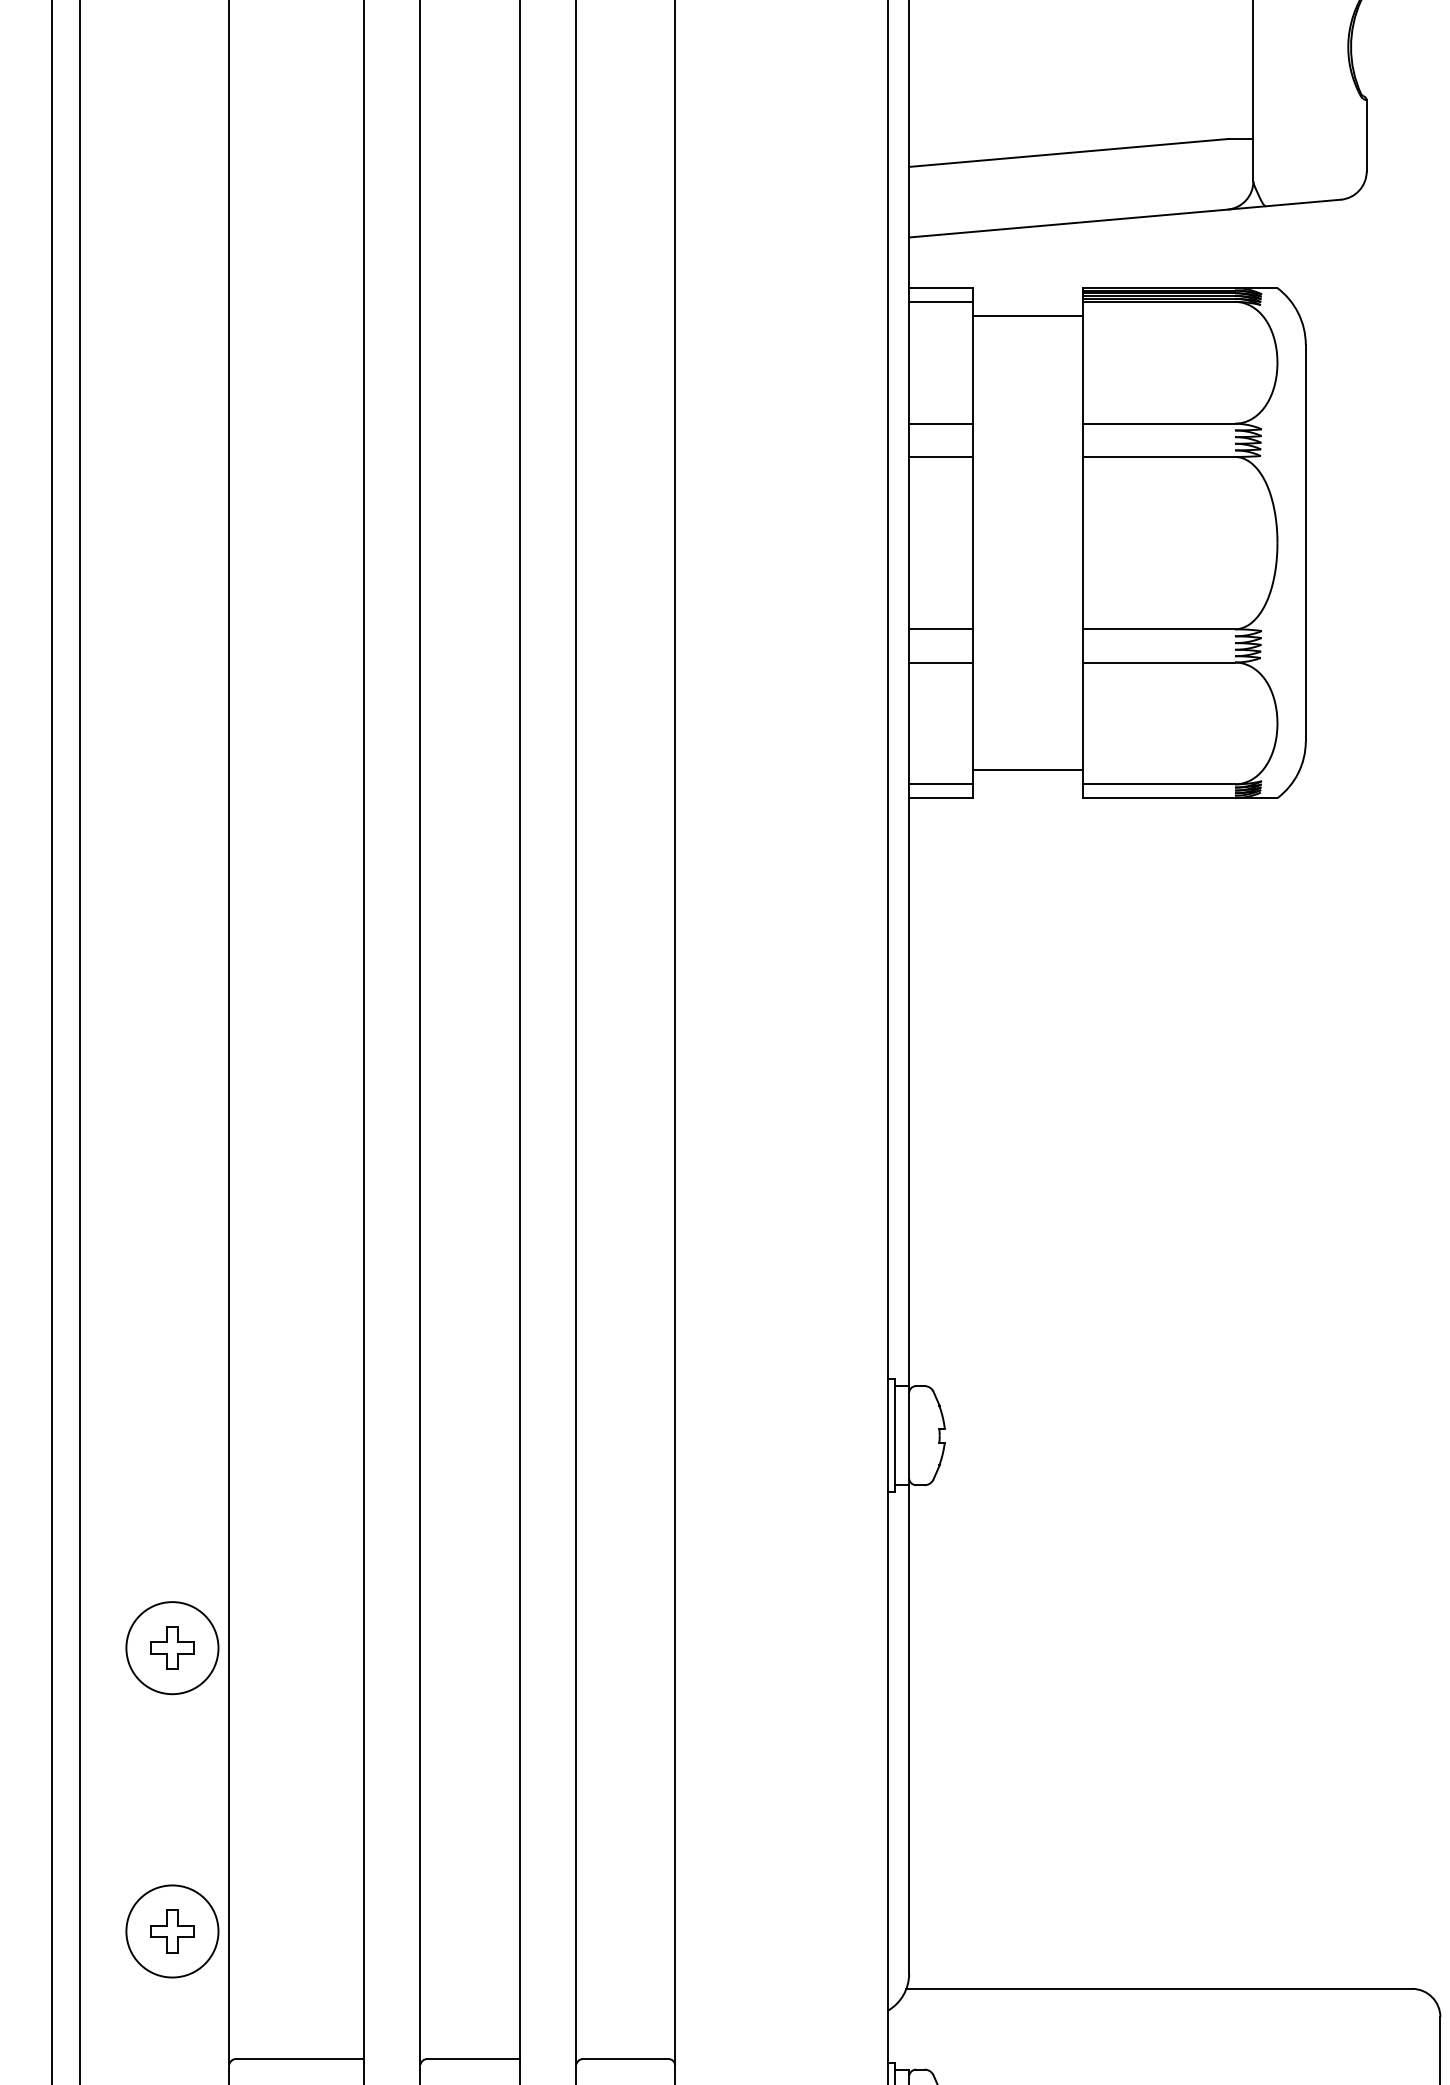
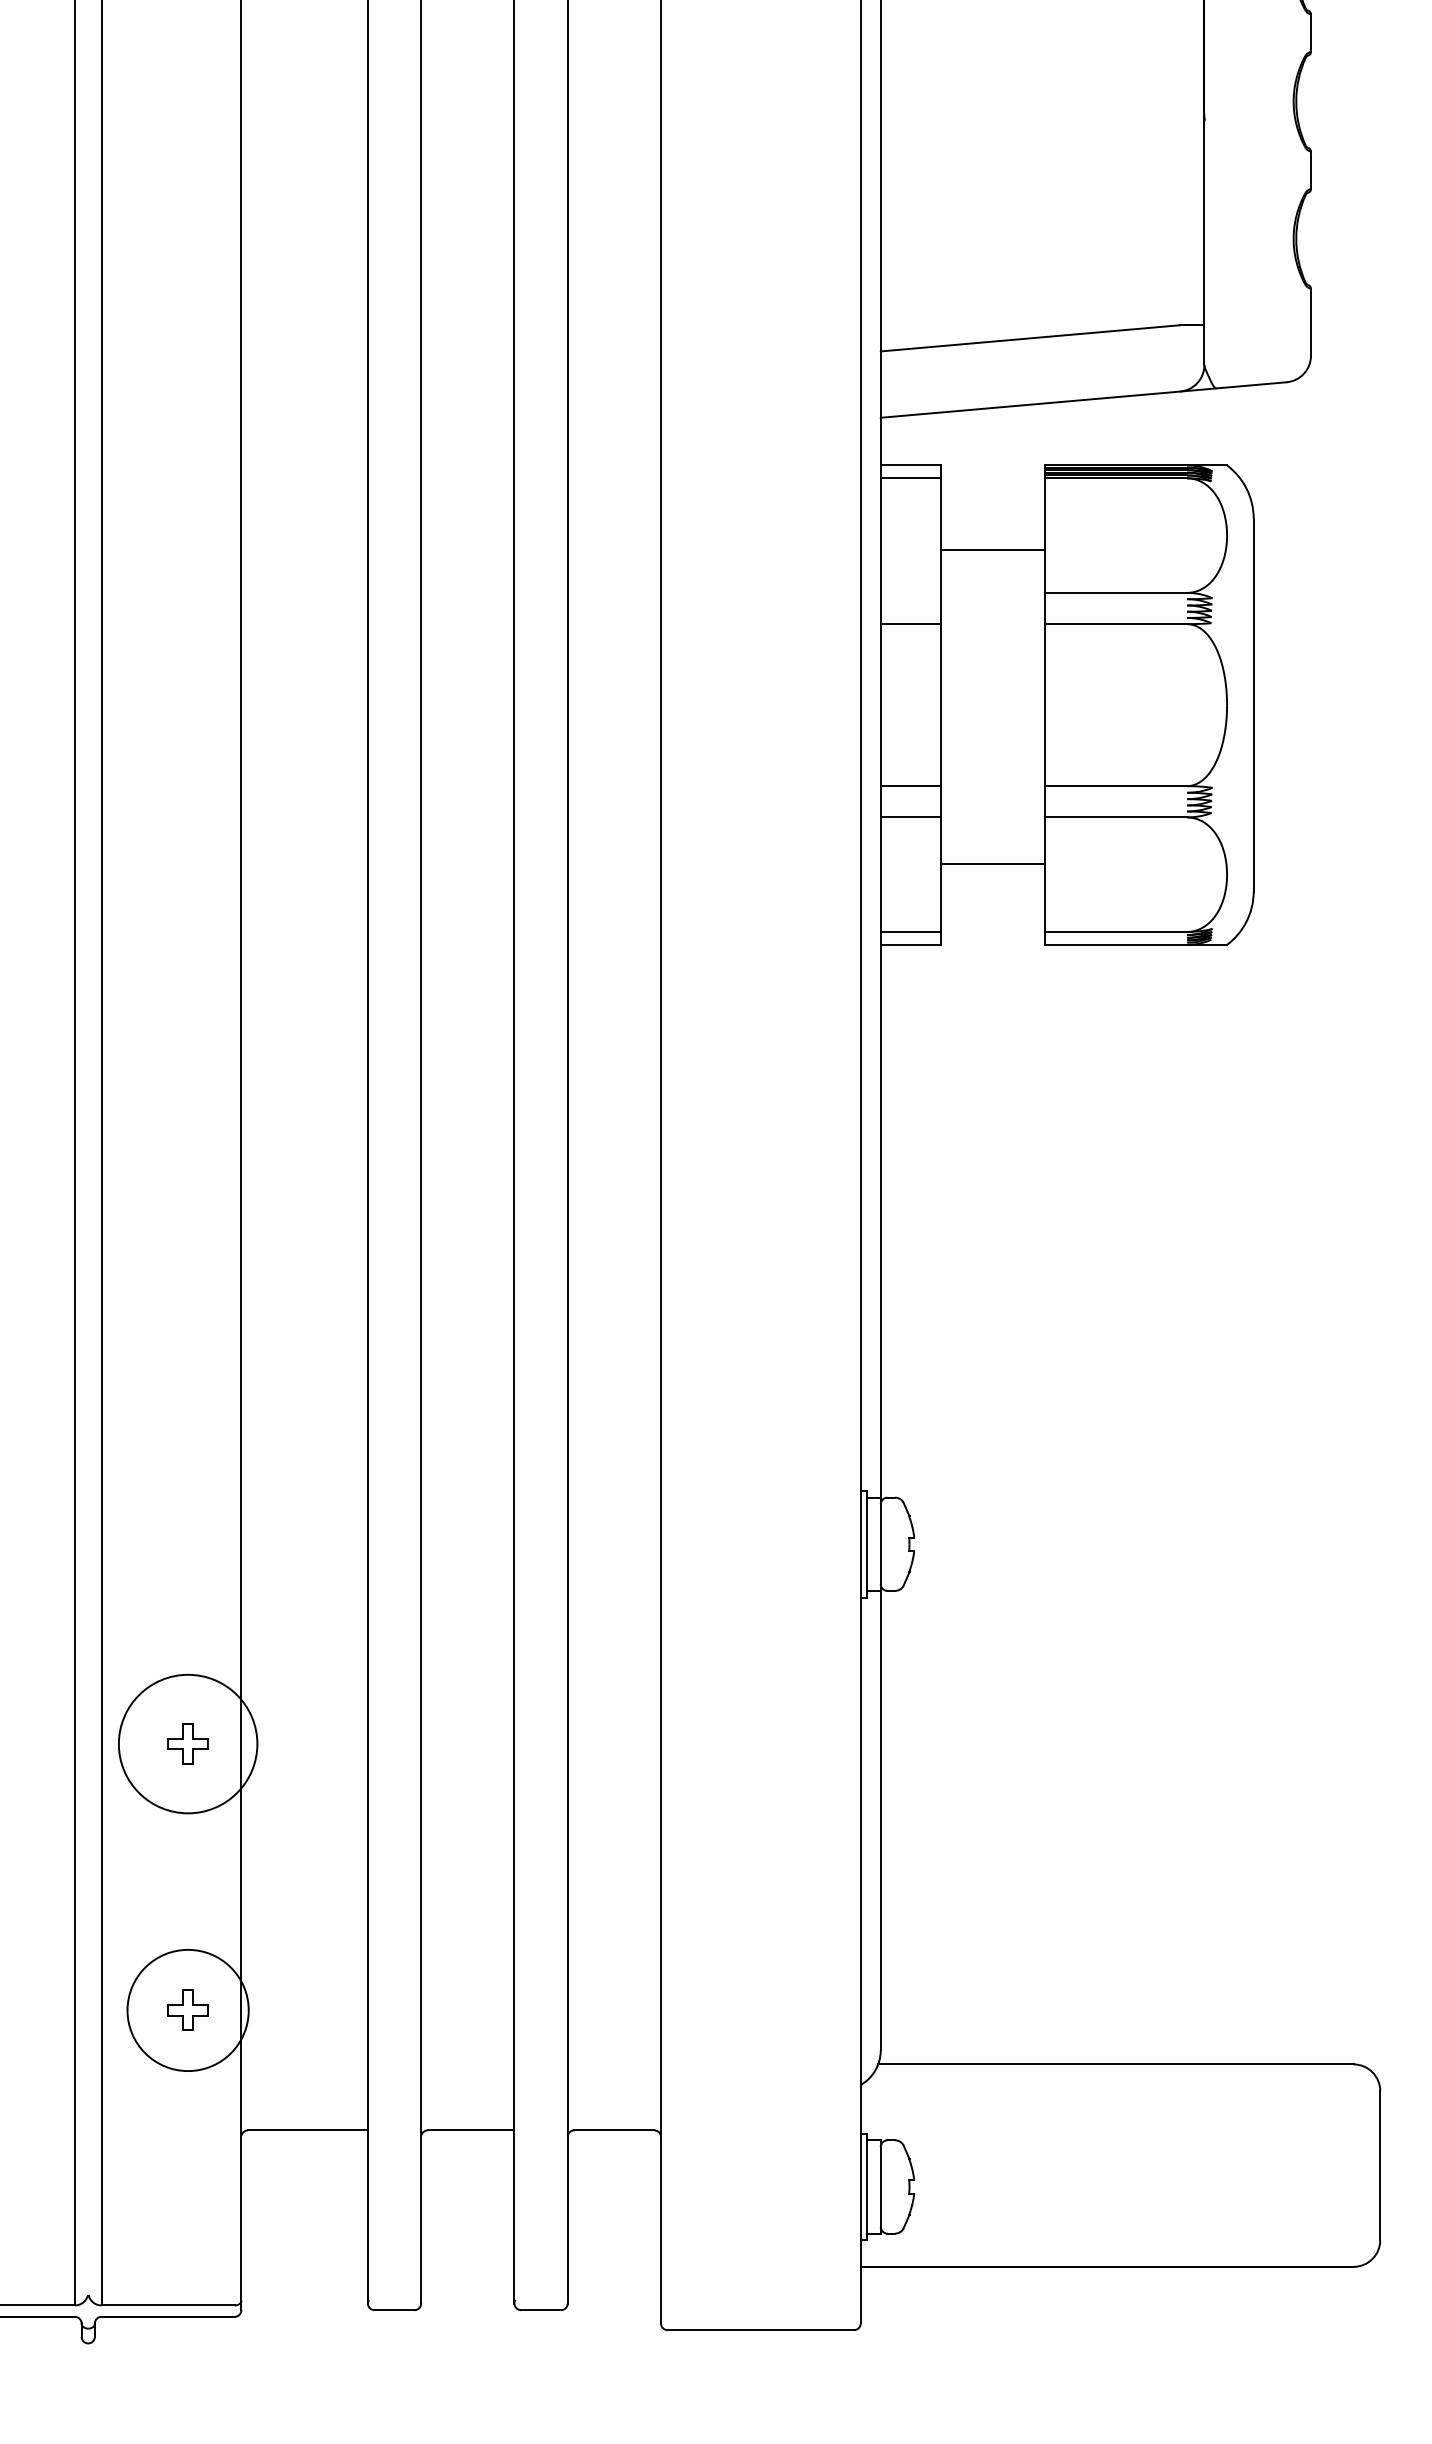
line: (1027, 316) -> (992, 550), moved
line: (940, 423) -> (910, 592), removed
line: (1027, 770) -> (992, 864), moved
circle: (171, 1647) -> (187, 1743), size x1.6
circle: (171, 1931) -> (187, 2010), size x1.4

